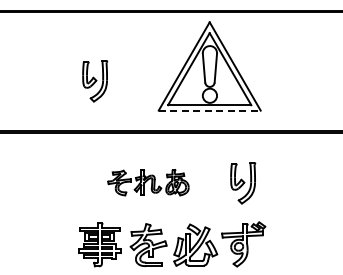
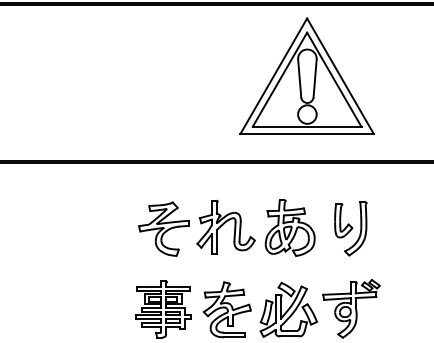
part: (95, 81) -> (157, 95), removed
line: (210, 110) -> (308, 133), dashed -> solid
part: (148, 182) -> (227, 227), size x1.67

